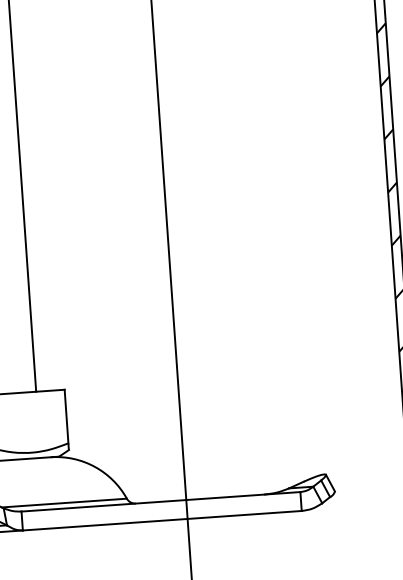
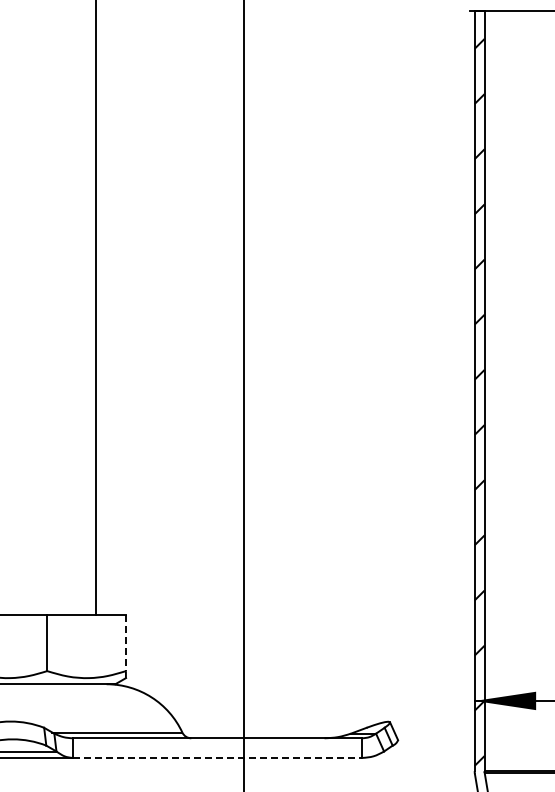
line: (66, 416) -> (125, 643), solid -> dashed
line: (162, 520) -> (217, 757), solid -> dashed

